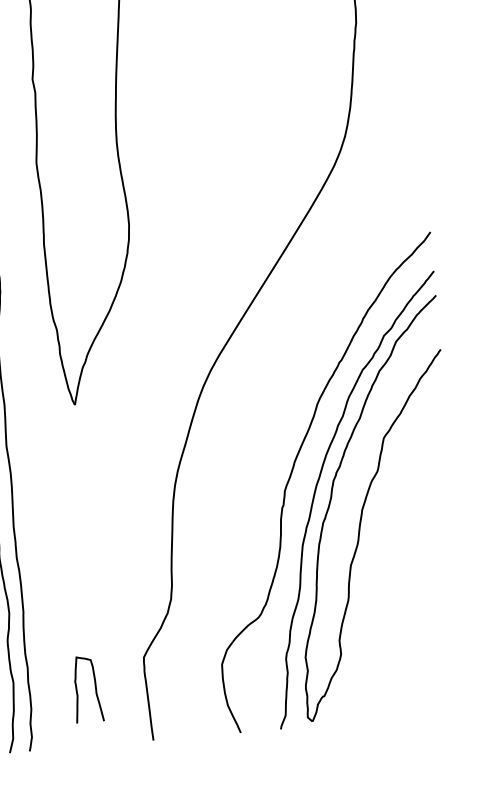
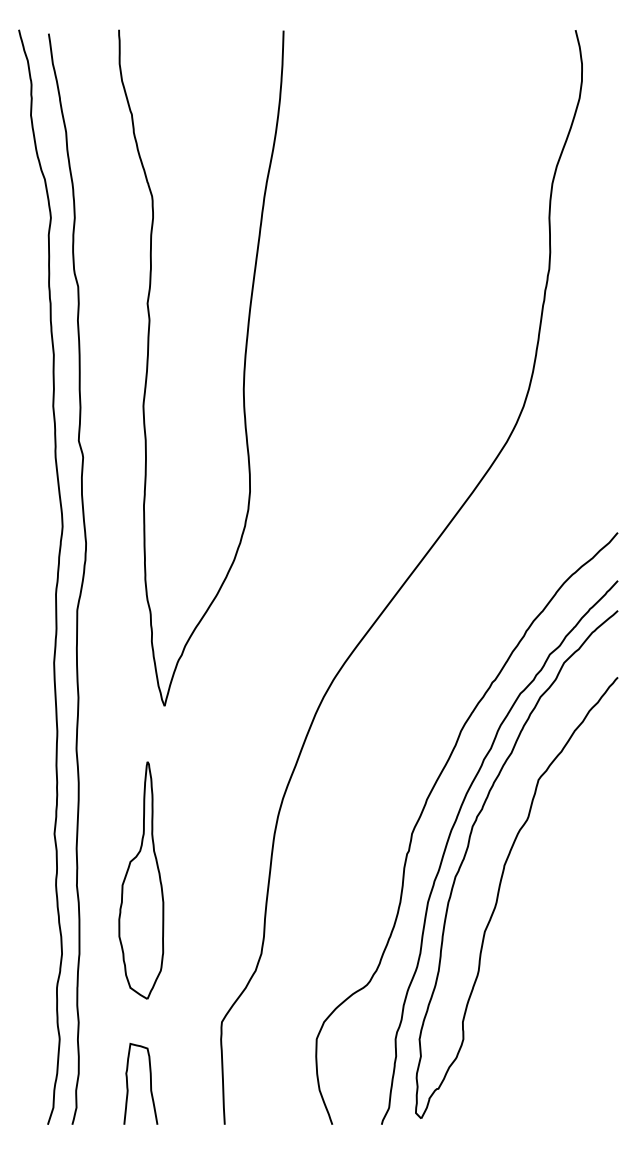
part: (68, 548) -> (141, 880), added
curve: (95, 688) -> (150, 1083), moved

